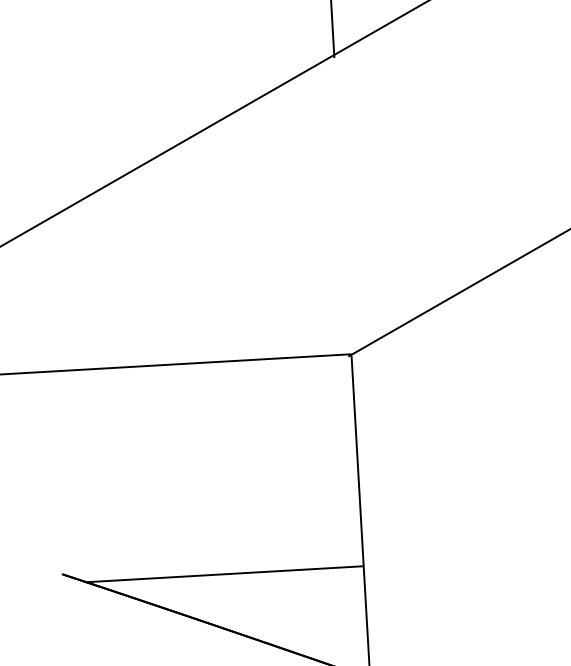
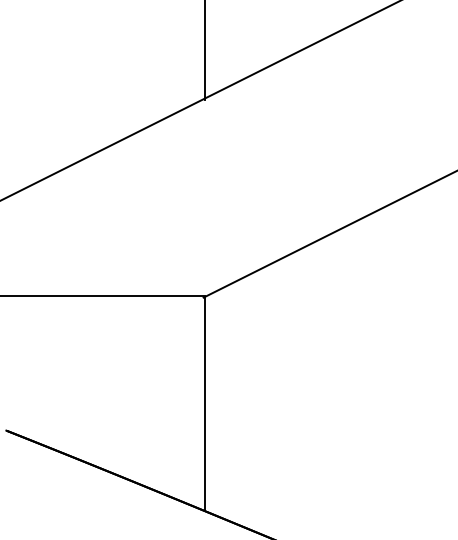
line: (223, 573) -> (112, 436), removed

